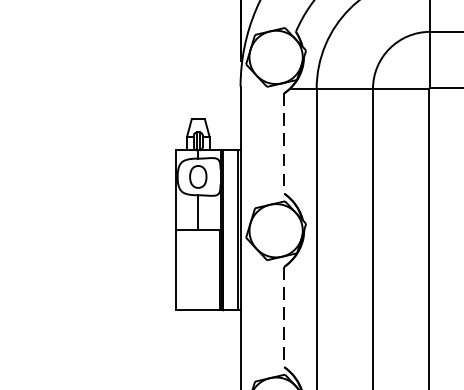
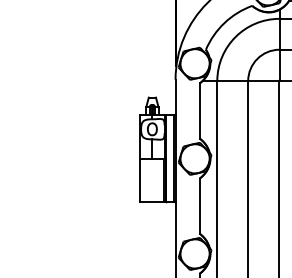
line: (284, 144) -> (199, 111), dashed -> solid
line: (284, 317) -> (199, 206), dashed -> solid

